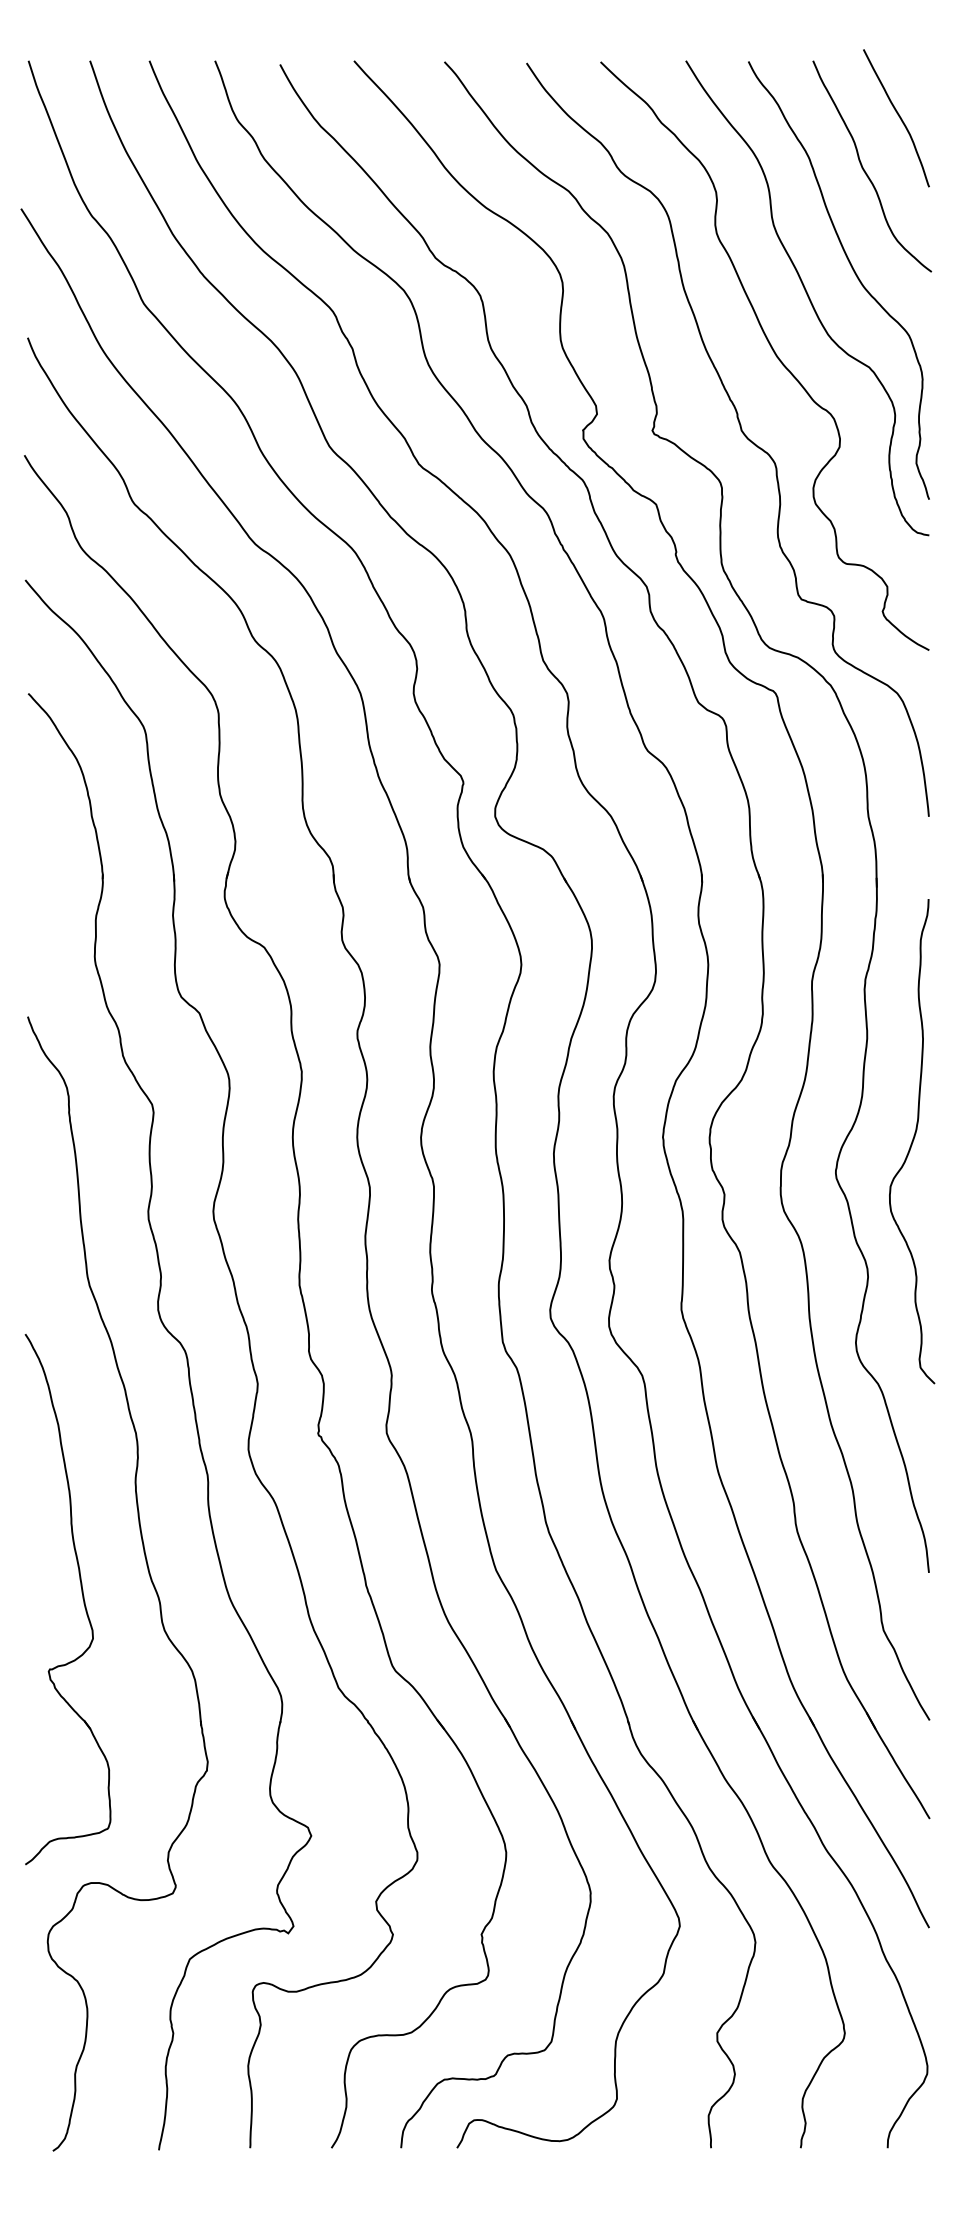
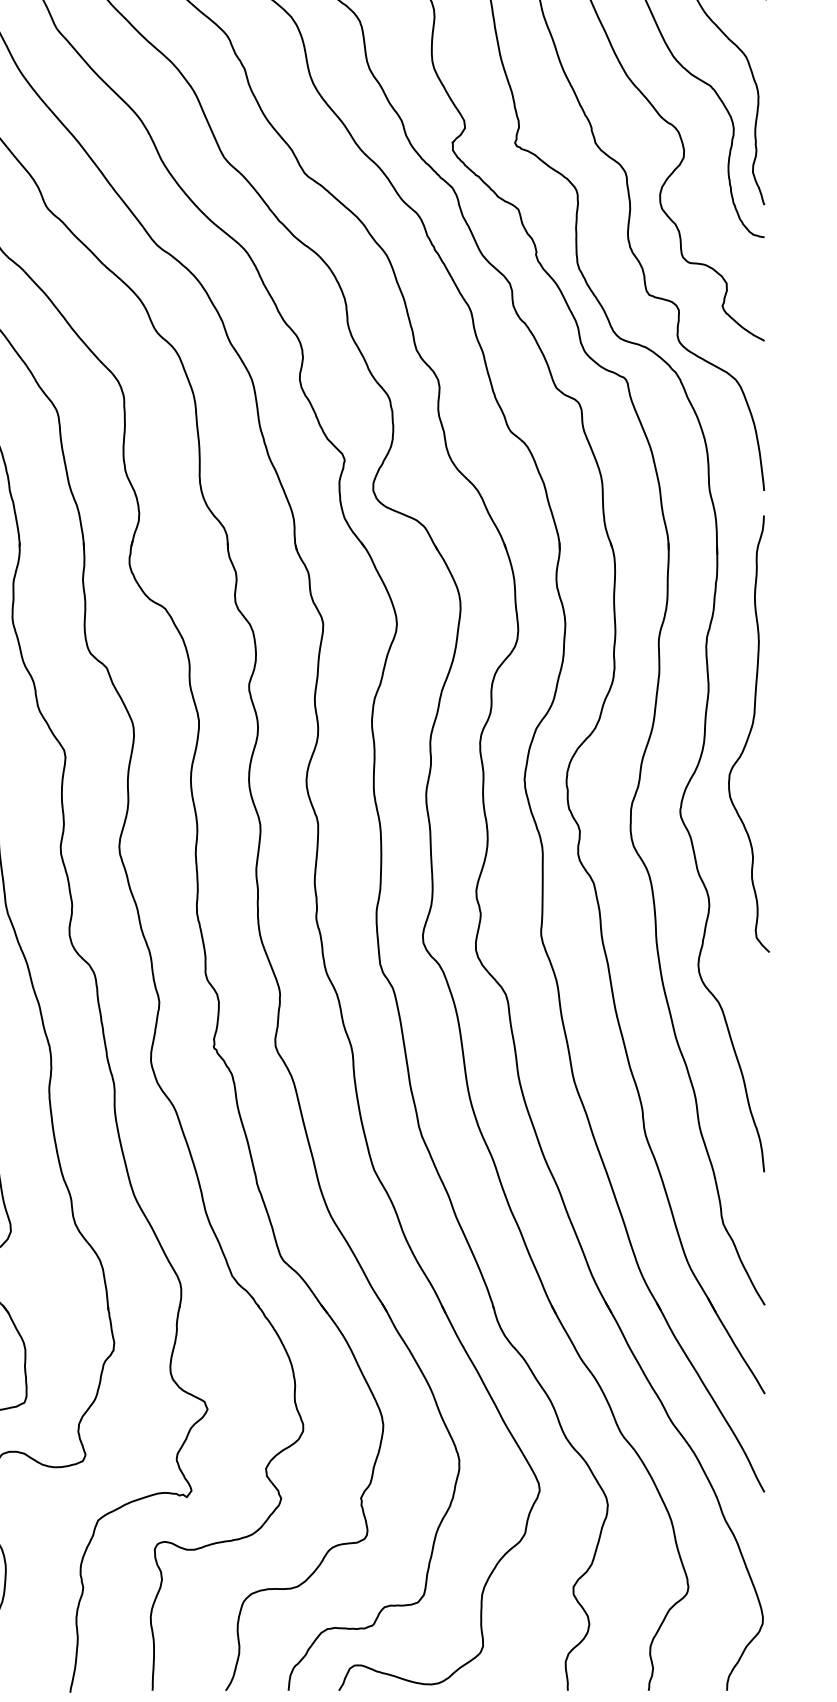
curve: (912, 1141) -> (749, 733), moved

